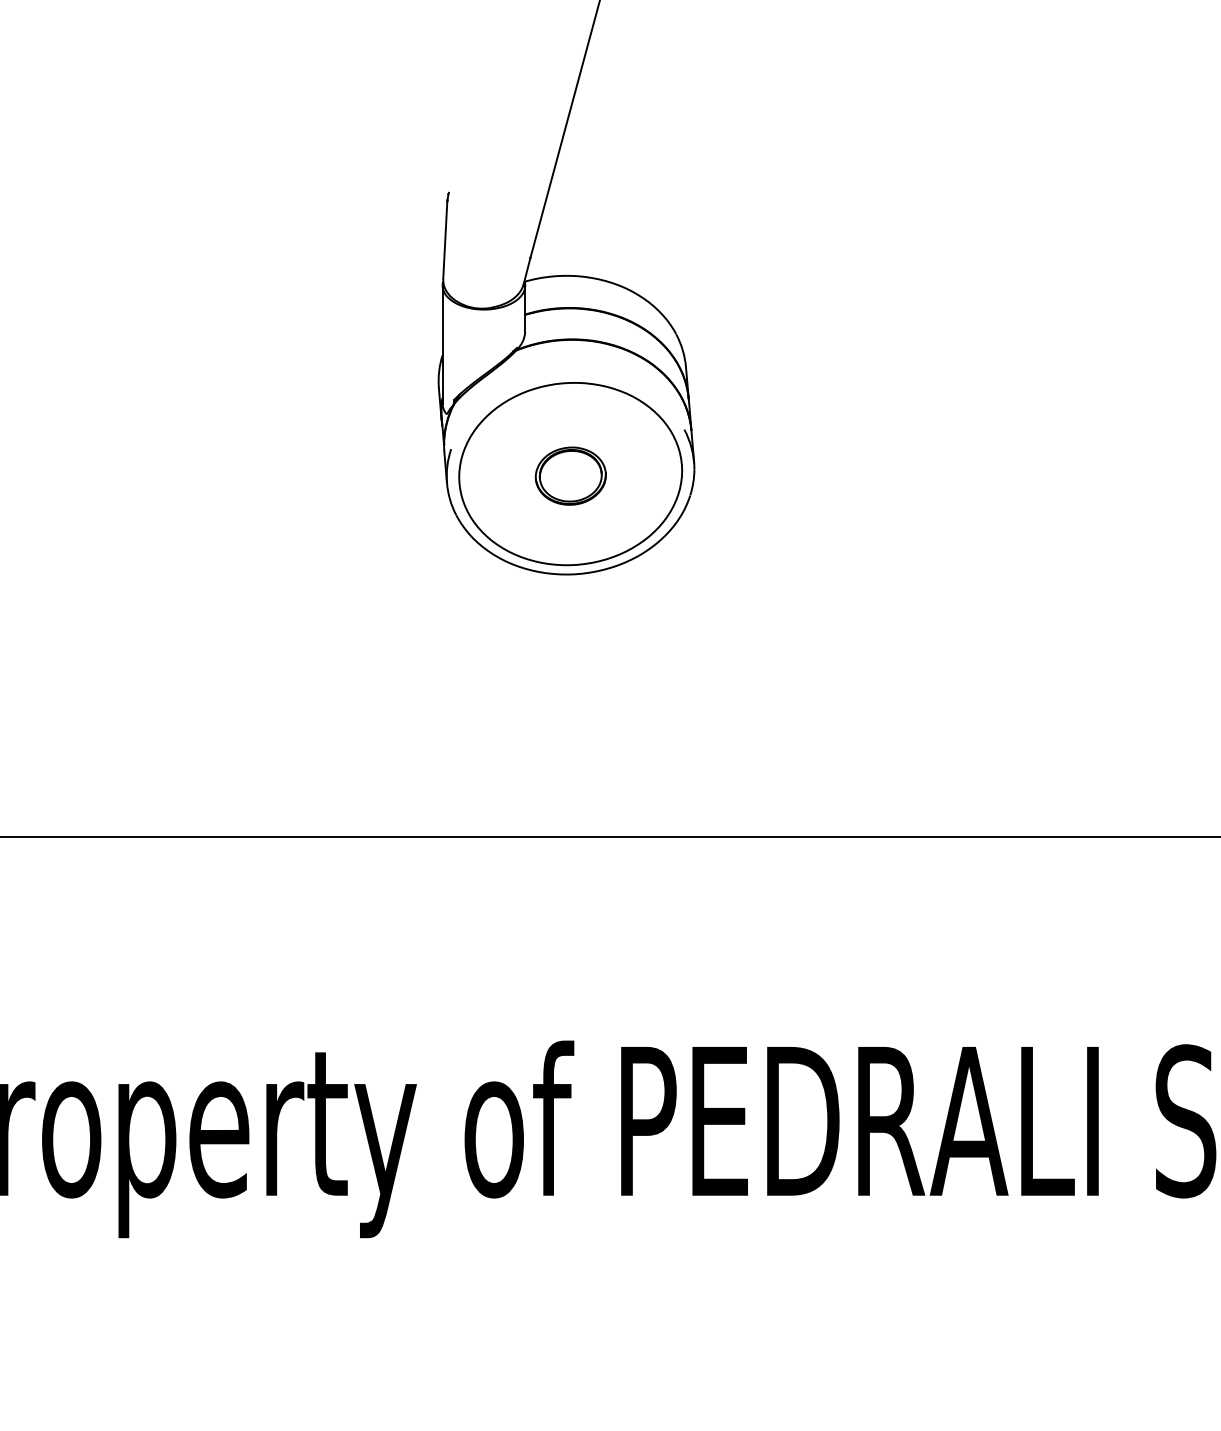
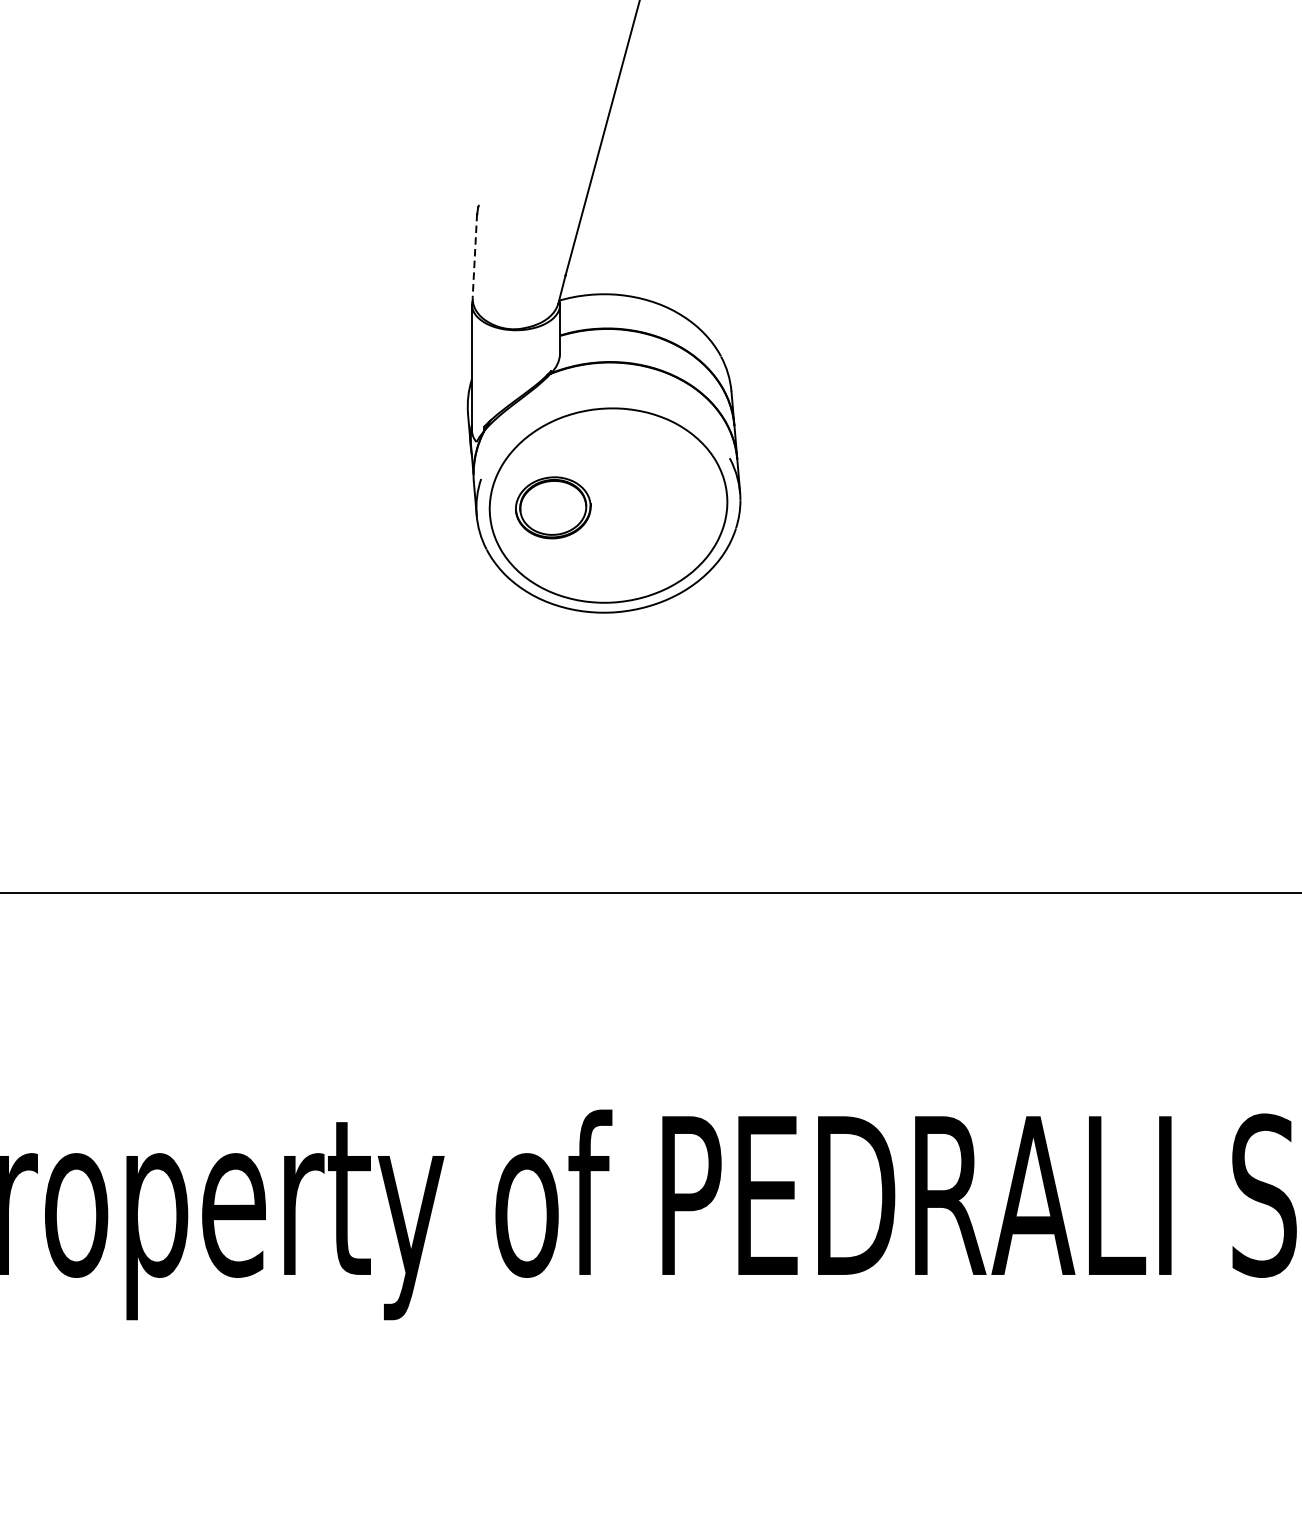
line: (445, 240) -> (475, 256), solid -> dashed
part: (570, 475) -> (552, 507), moved

